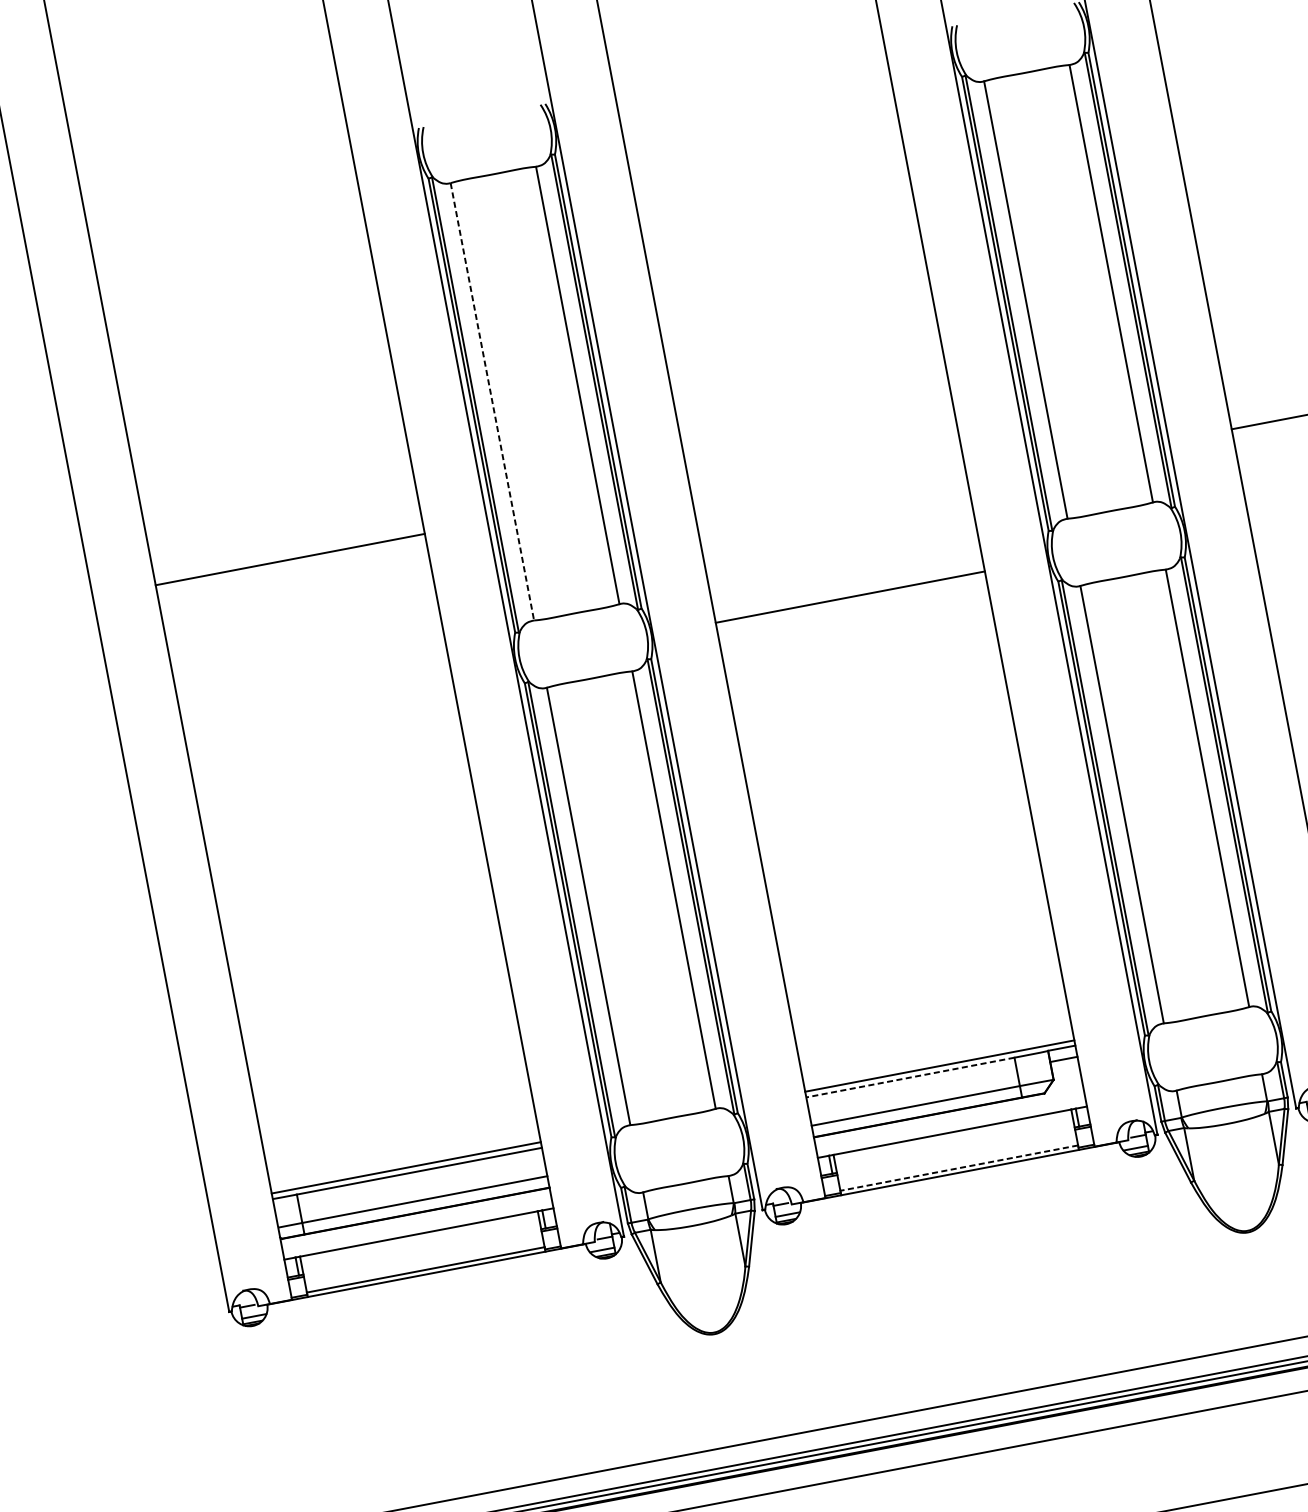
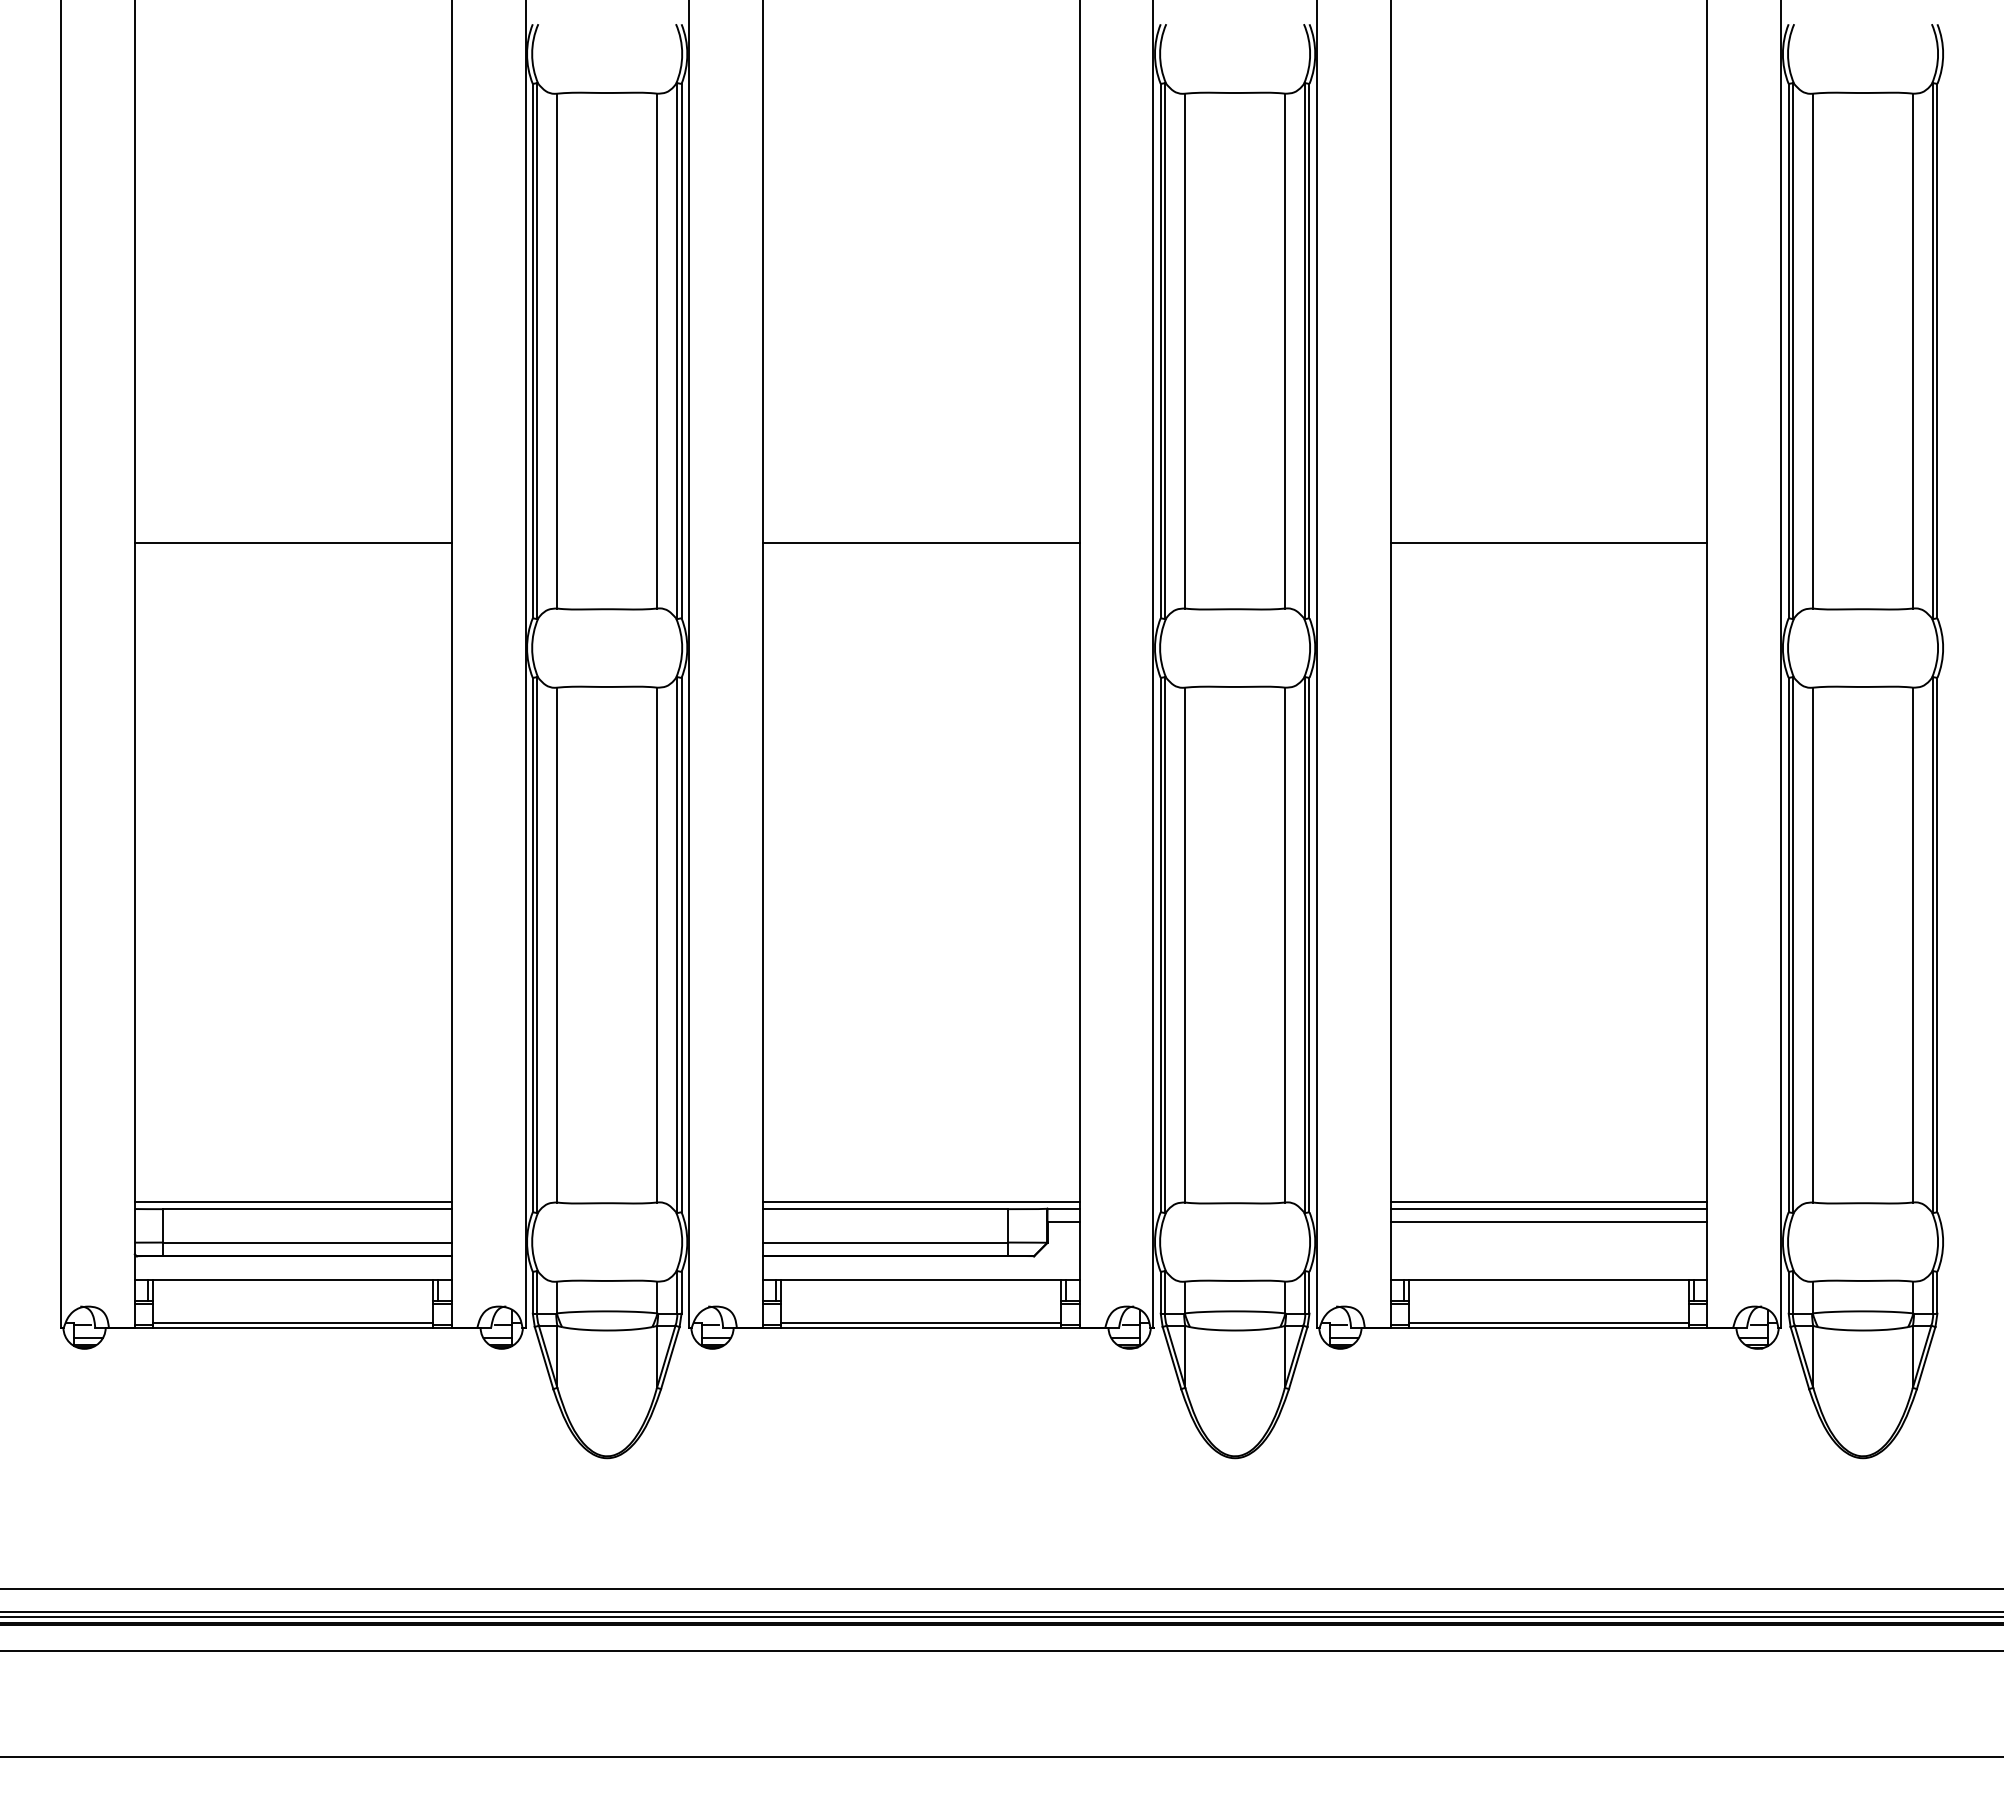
line: (492, 402) -> (556, 351), dashed -> solid
line: (289, 559) -> (292, 542), moved
line: (849, 597) -> (920, 542), moved
line: (910, 1077) -> (885, 1209), dashed -> solid
line: (959, 1167) -> (921, 1322), dashed -> solid

